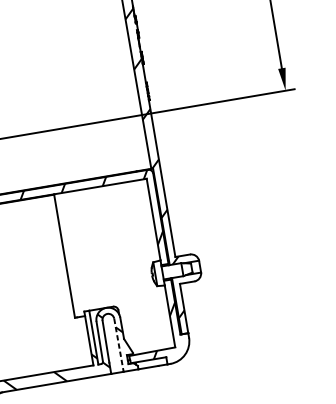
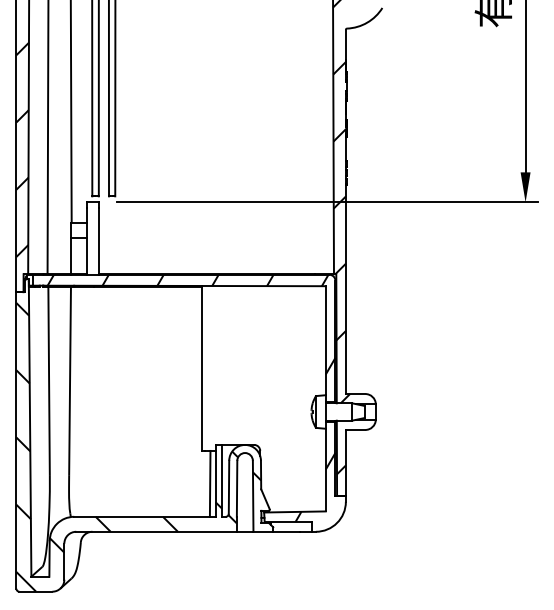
line: (84, 341) -> (209, 483), added
line: (119, 345) -> (253, 496), dashed -> solid

